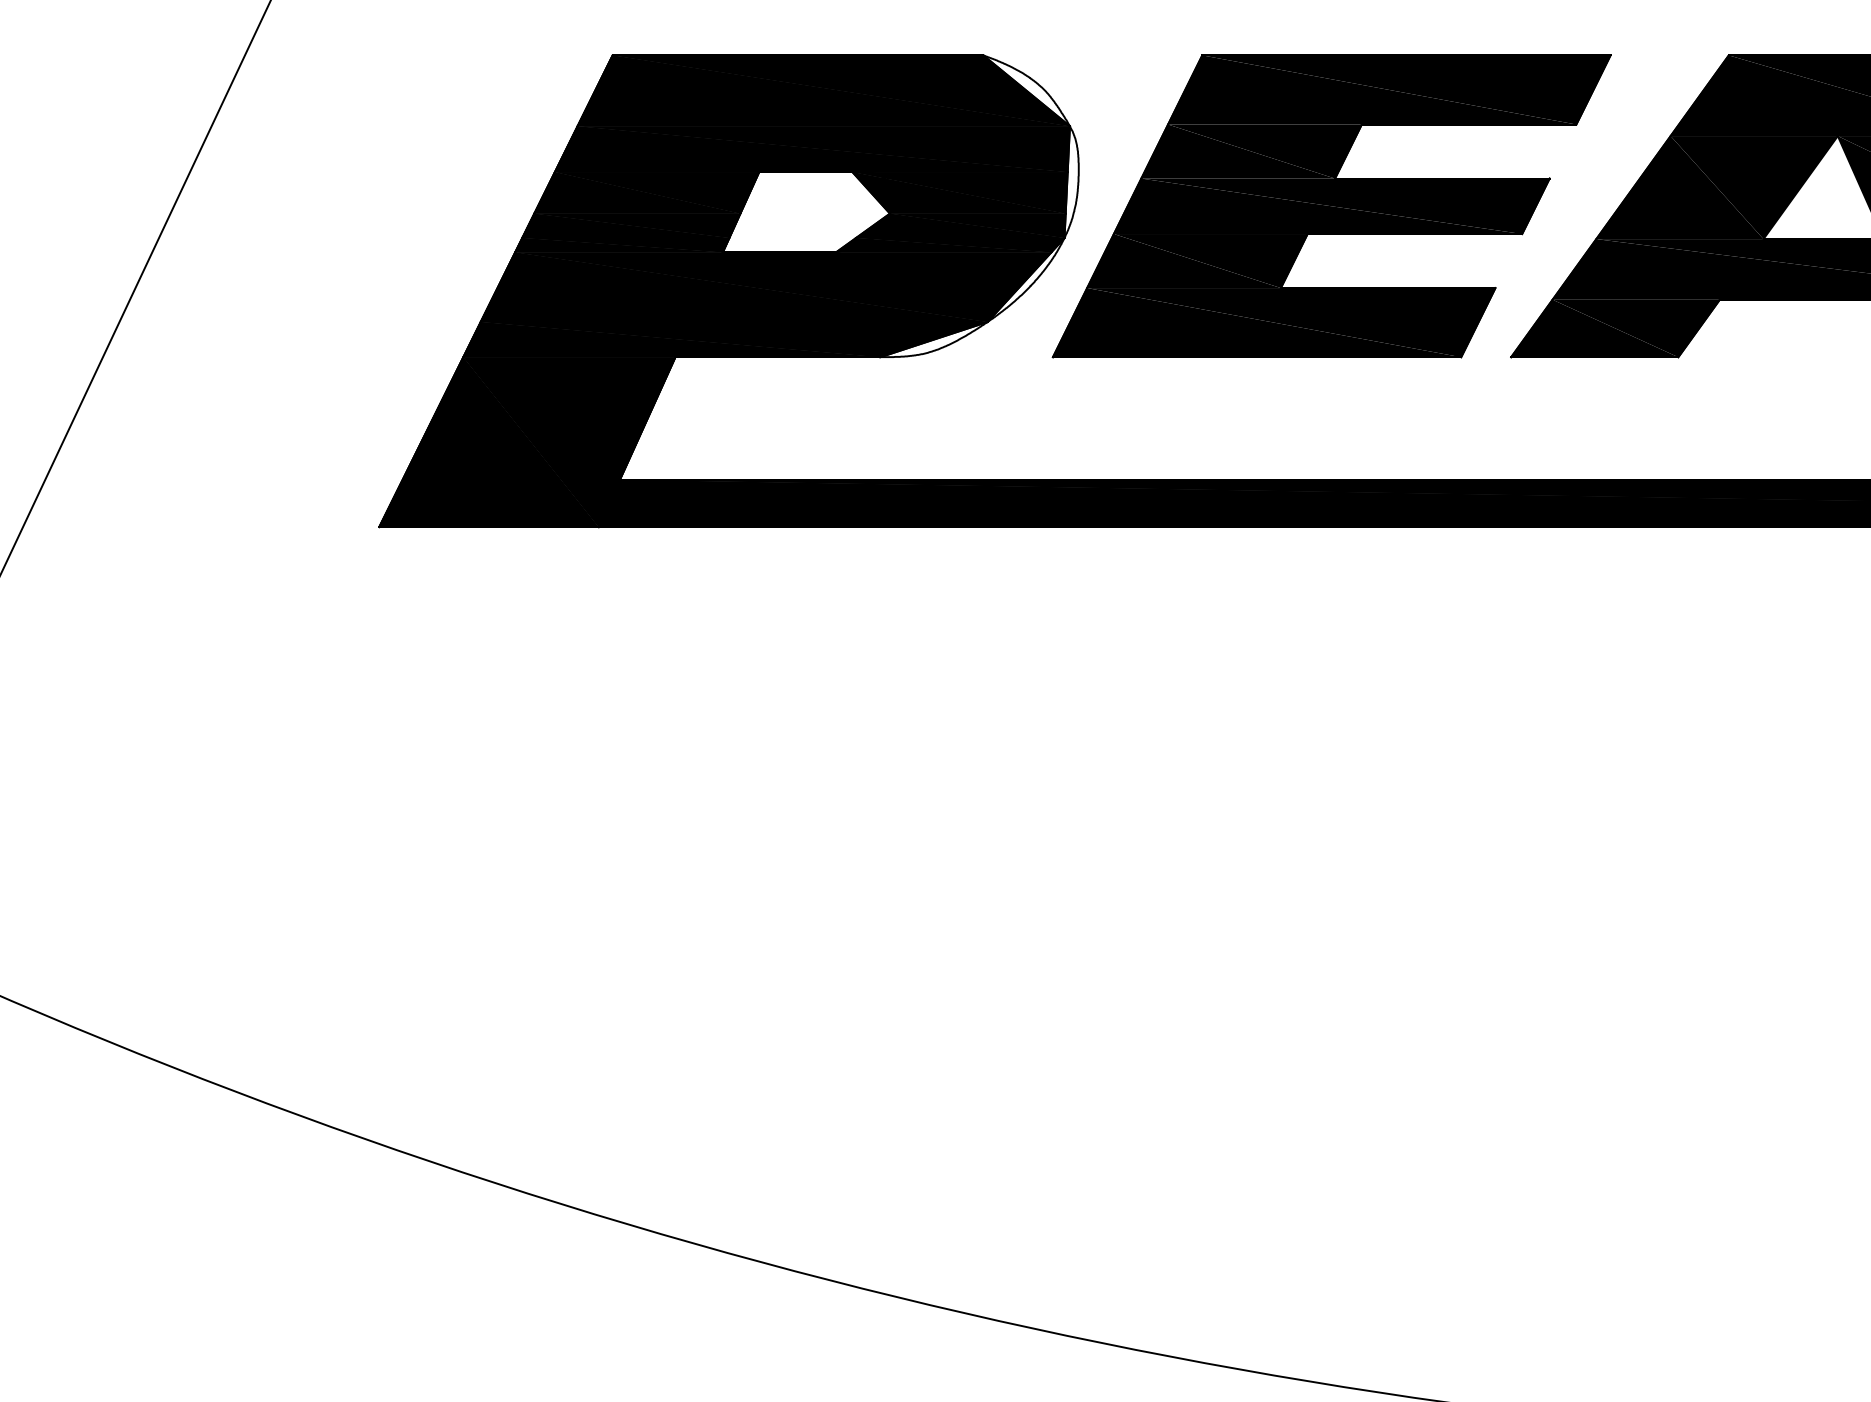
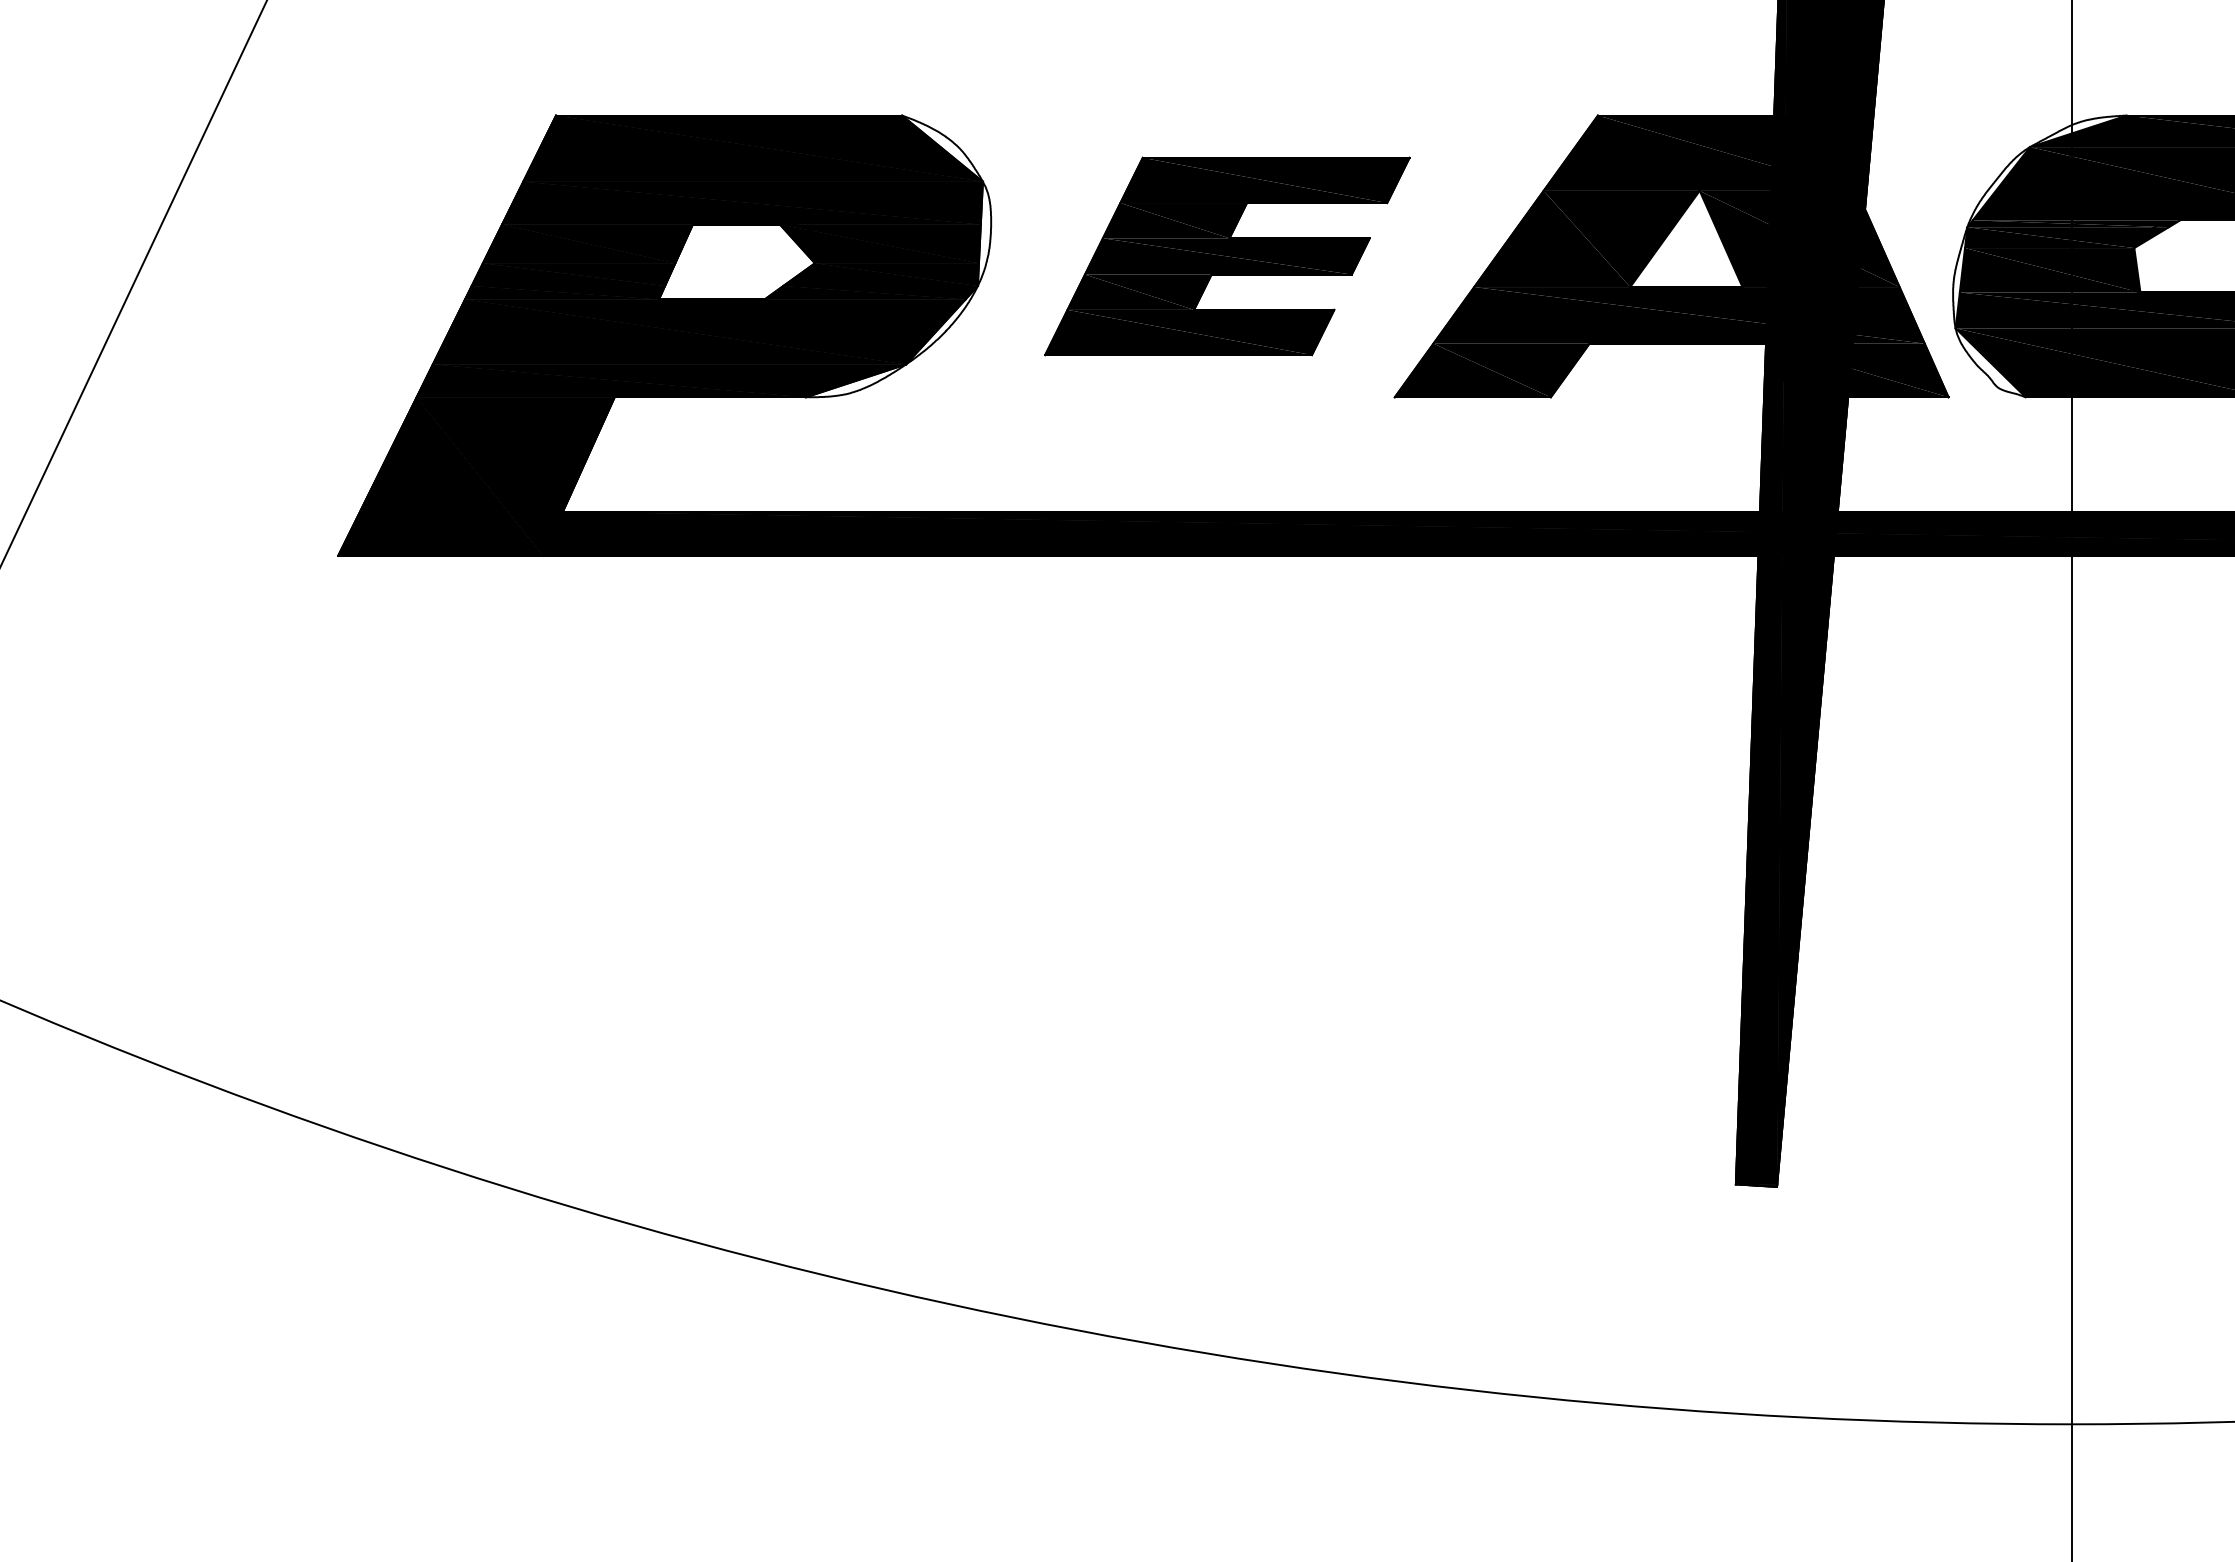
part: (1331, 206) -> (1227, 256), size x0.7

